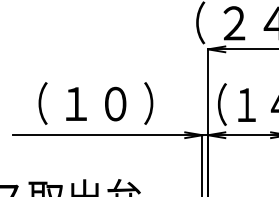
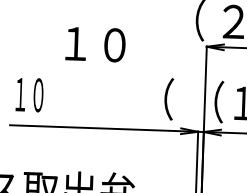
text: (32, 103) -> (30, 94), （ -> １０
text: (96, 103) -> (95, 44), moved
text: (160, 103) -> (157, 98), ） -> （

